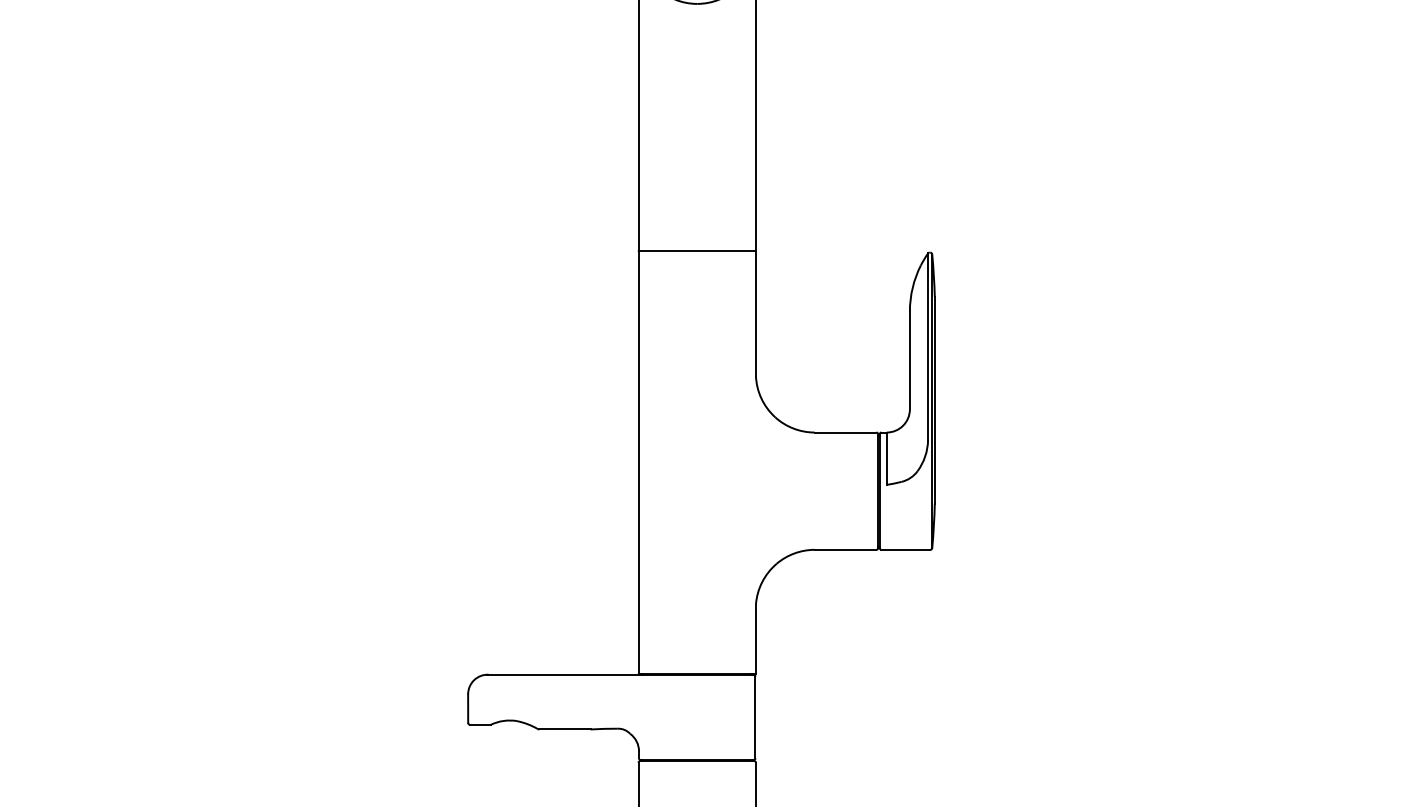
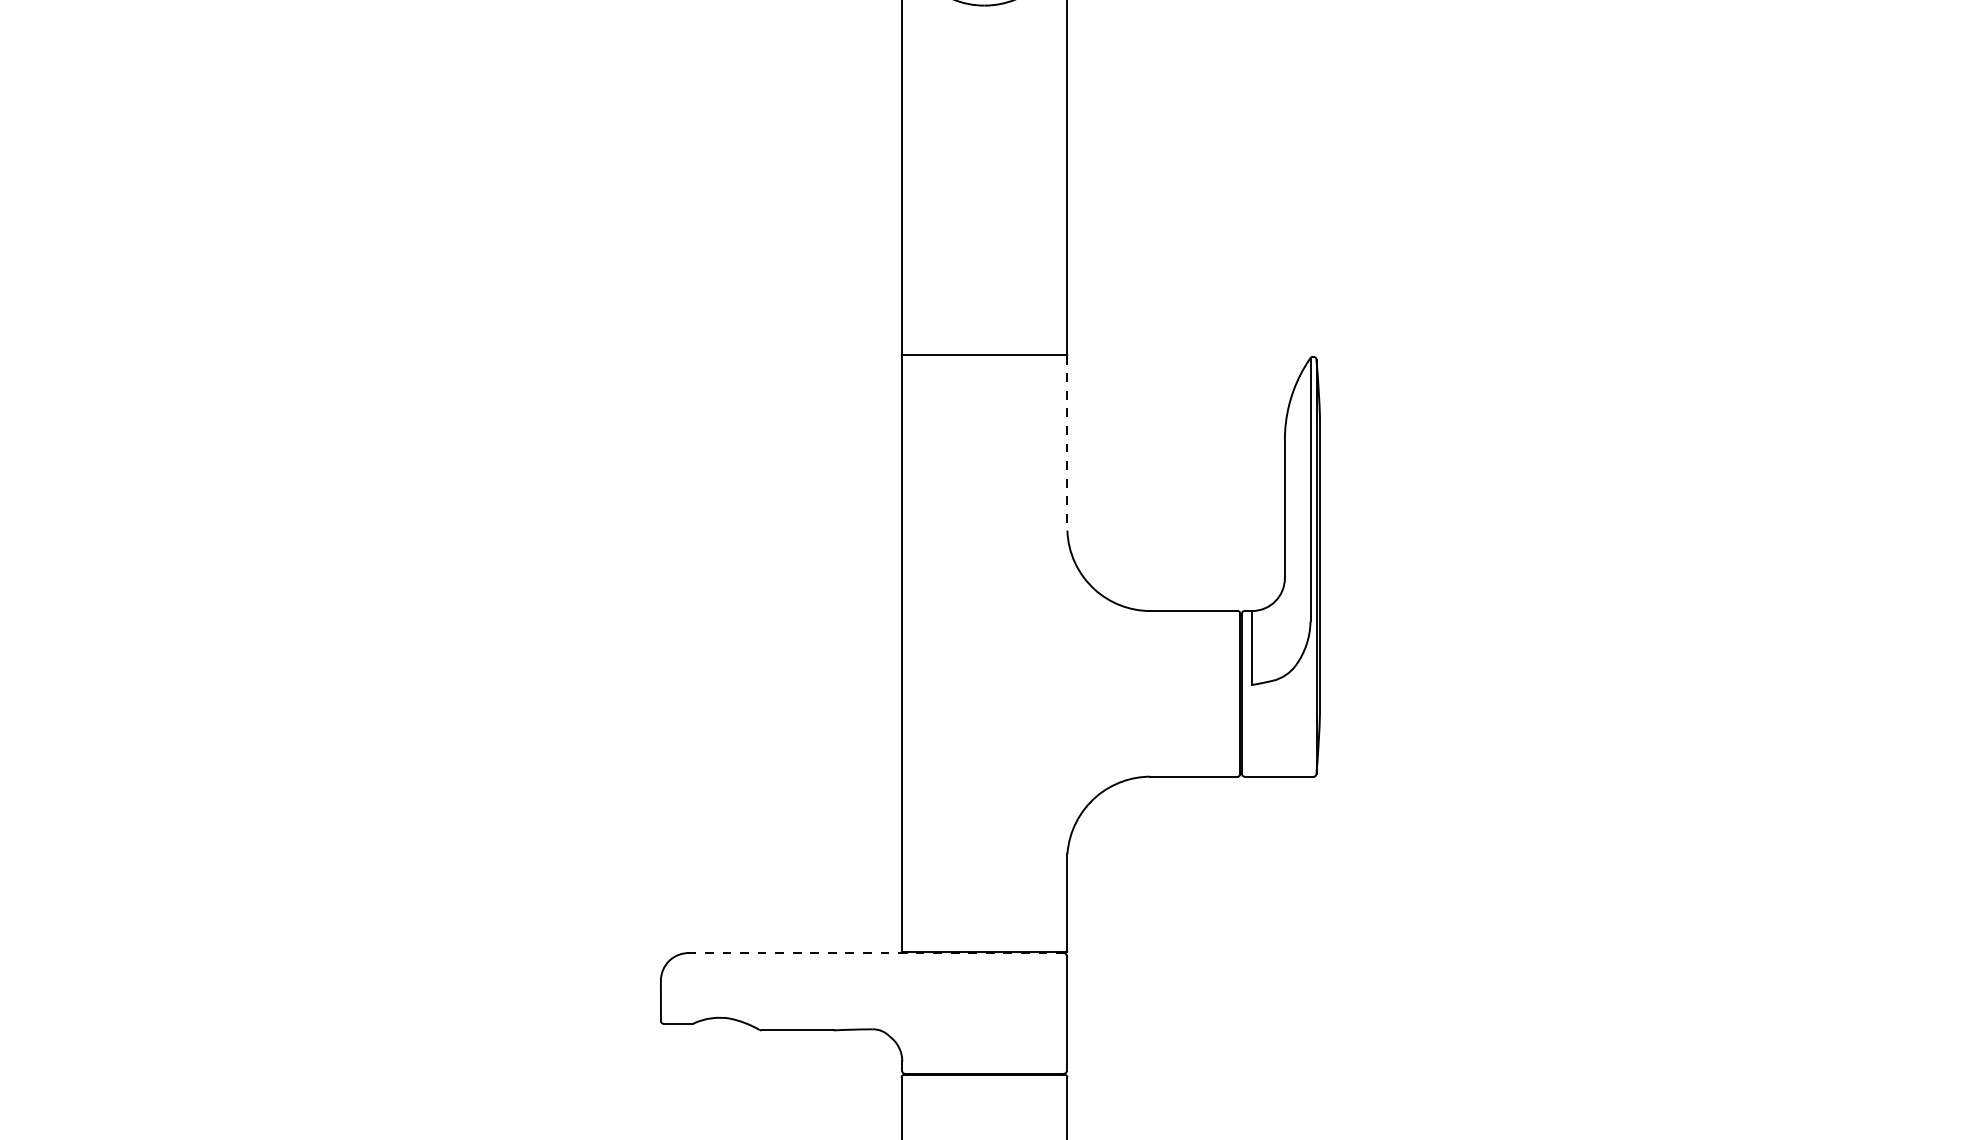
line: (756, 313) -> (1067, 443), solid -> dashed
line: (620, 675) -> (876, 953), solid -> dashed

